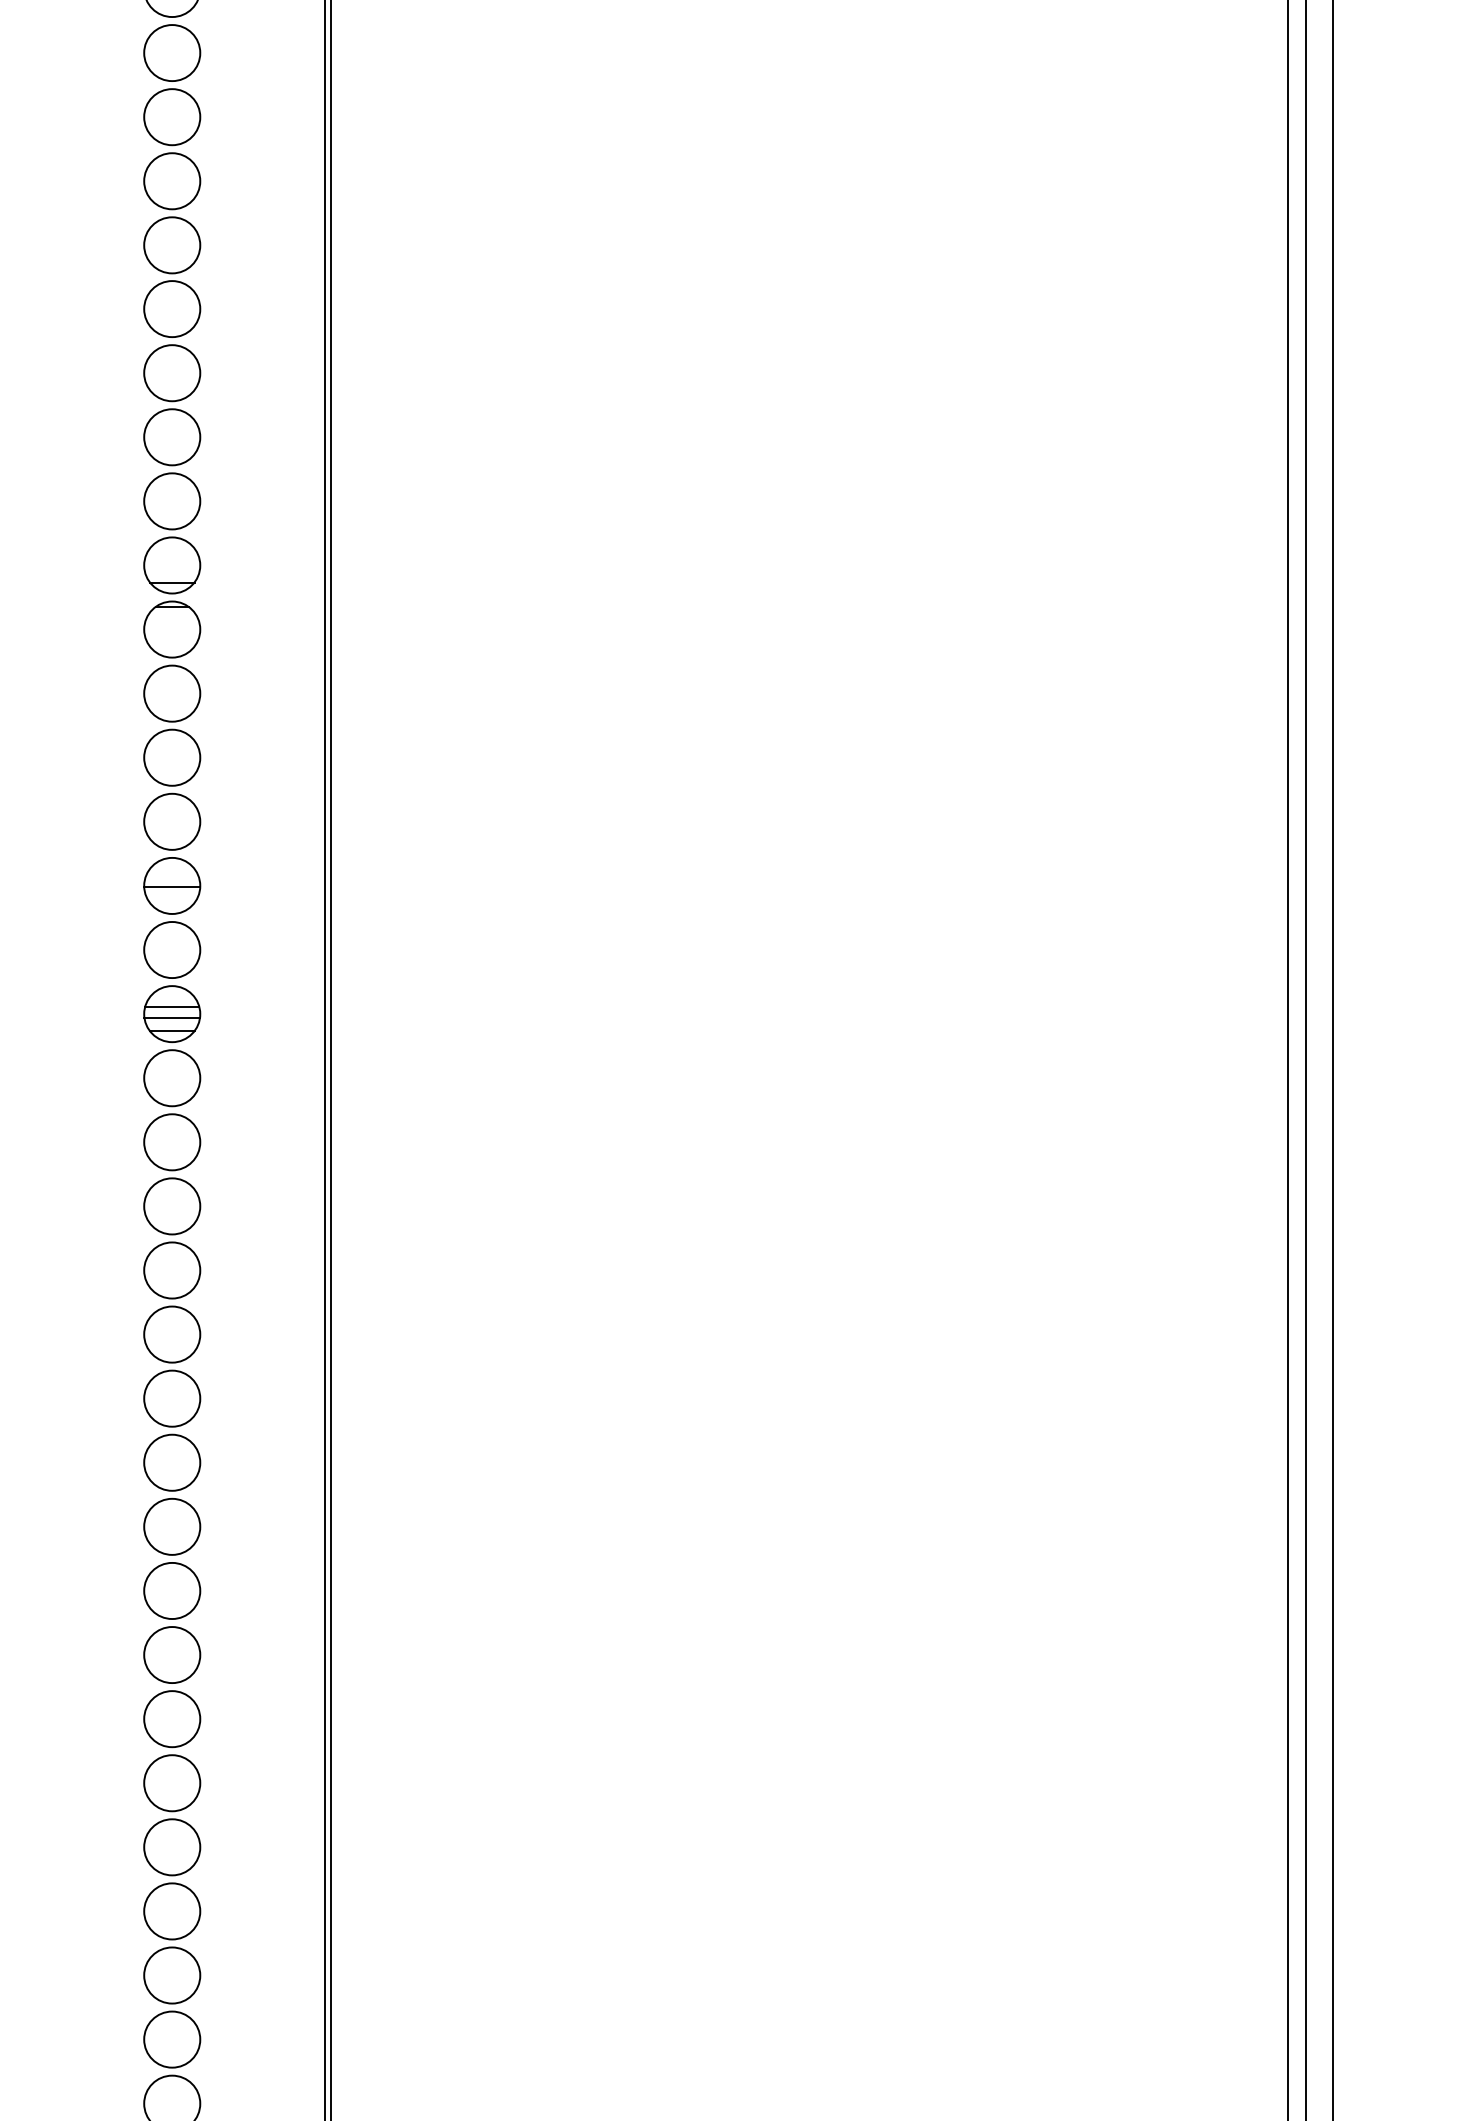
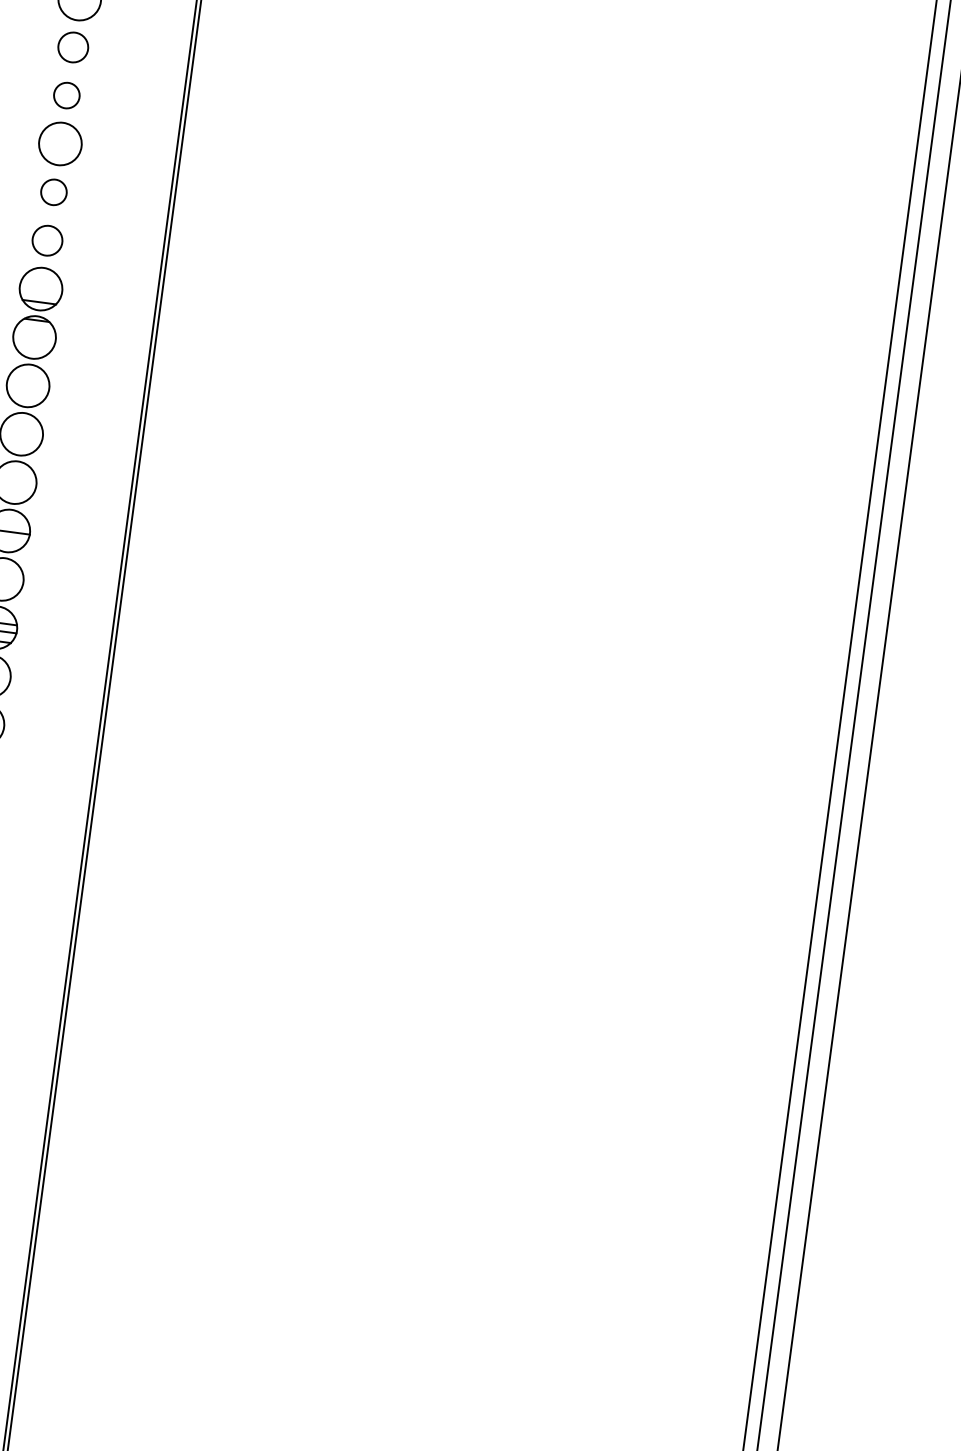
circle: (172, 245) -> (73, 47), size x0.7
circle: (172, 309) -> (67, 95), size x0.6
circle: (172, 437) -> (54, 192), size x0.6
circle: (172, 501) -> (47, 240), size x0.7

